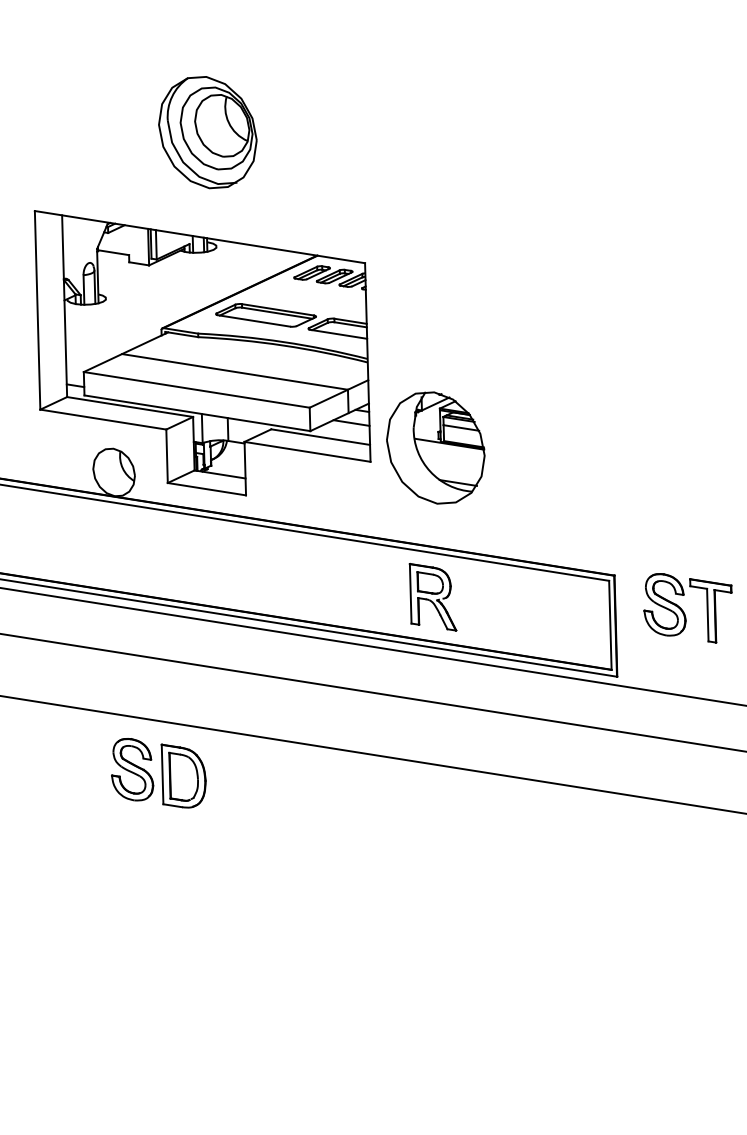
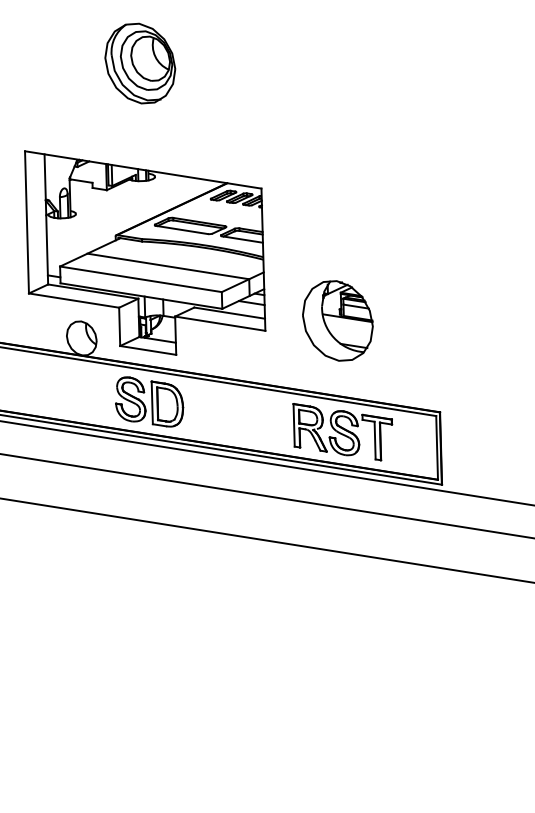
part: (207, 132) -> (140, 63), moved
part: (435, 447) -> (337, 320), moved
part: (687, 608) -> (360, 435), moved
part: (158, 773) -> (149, 402), moved

